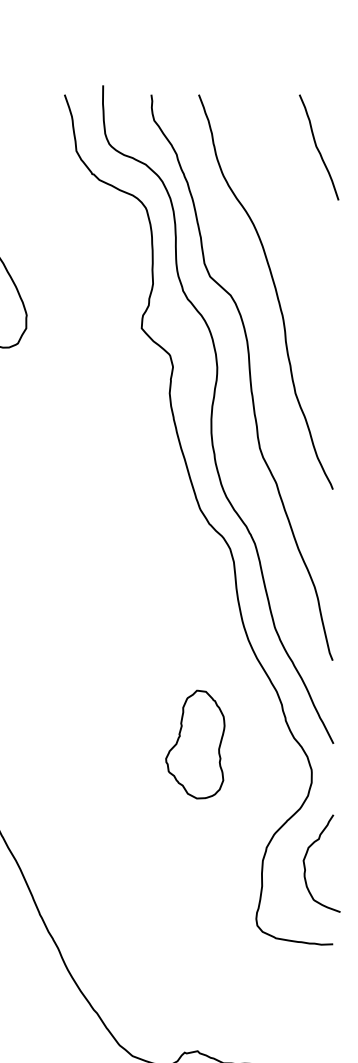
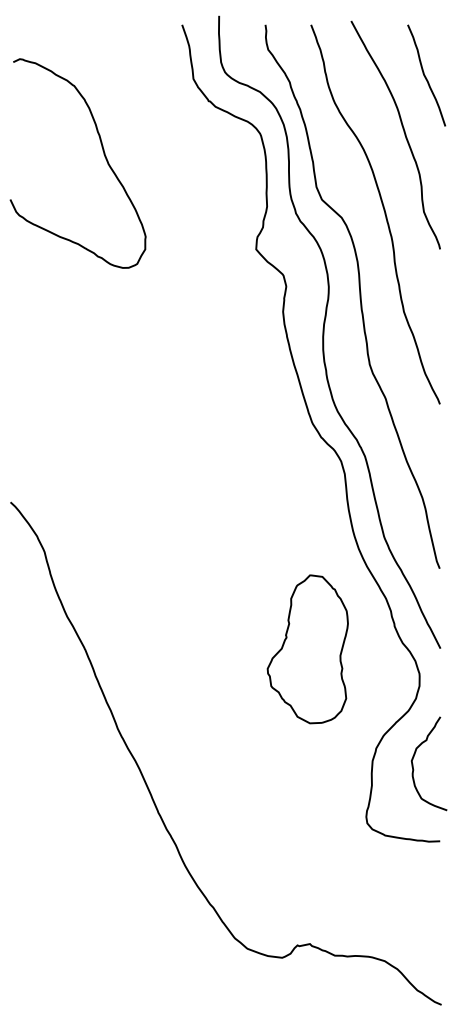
curve: (295, 206) -> (403, 132), added
part: (195, 744) -> (307, 649), size x1.43

